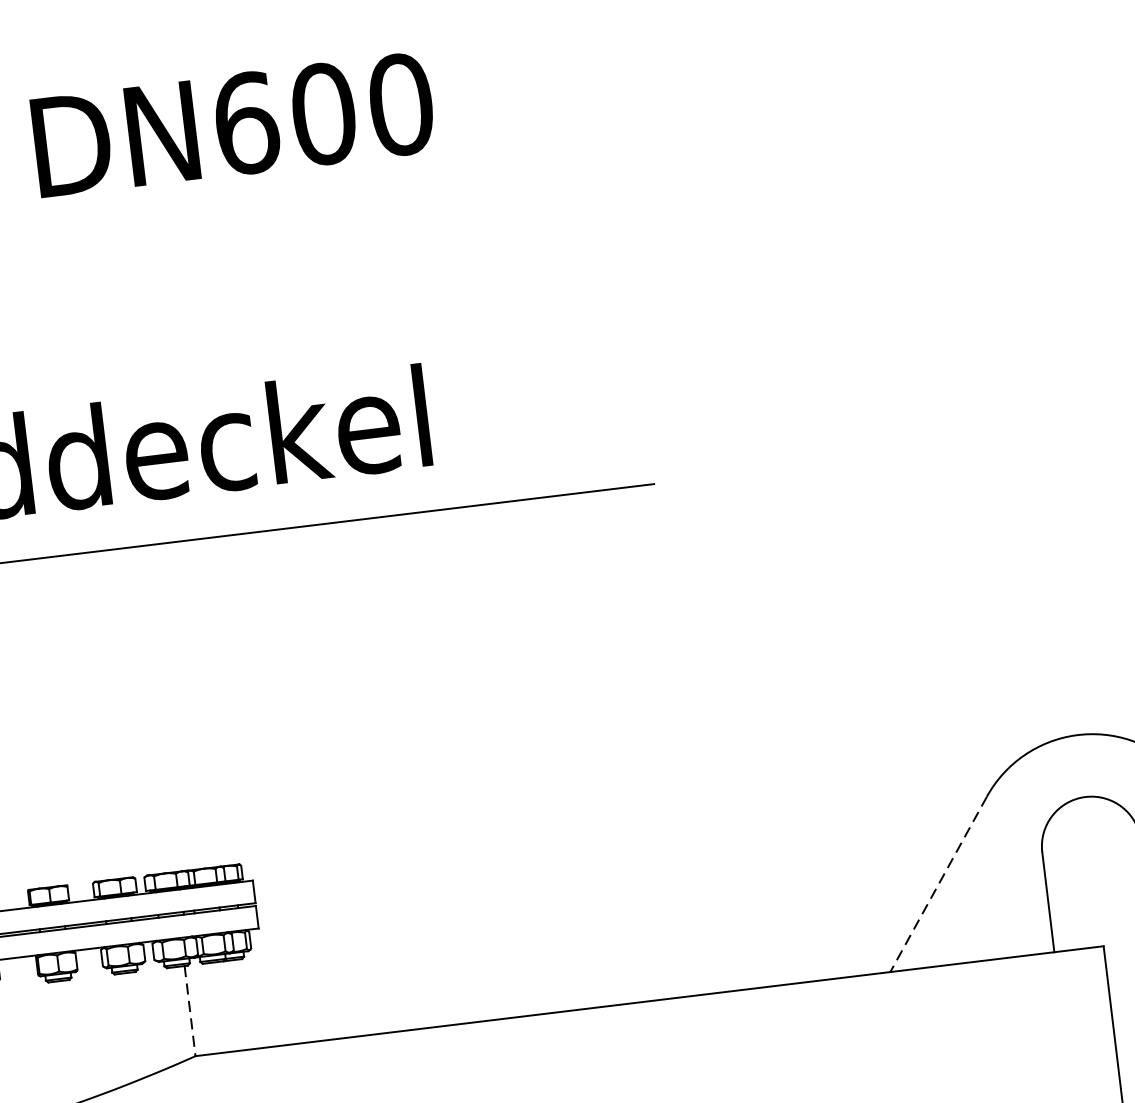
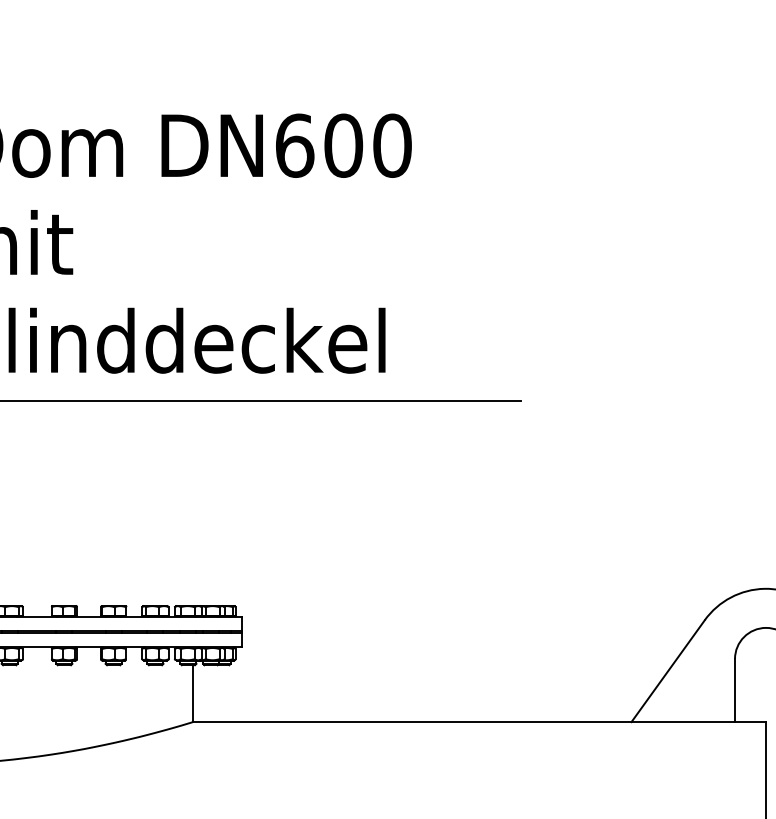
line: (939, 884) -> (668, 671), dashed -> solid
line: (189, 1012) -> (192, 694), dashed -> solid

